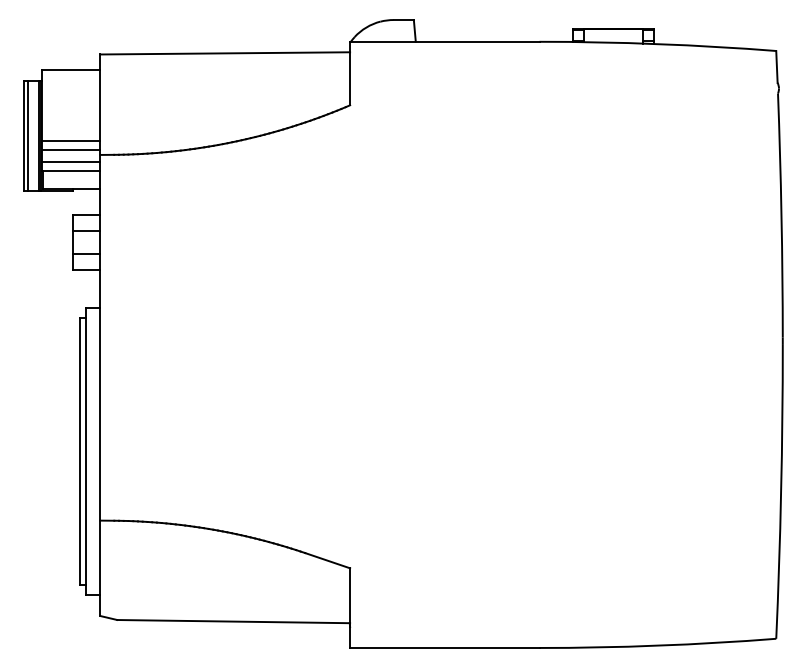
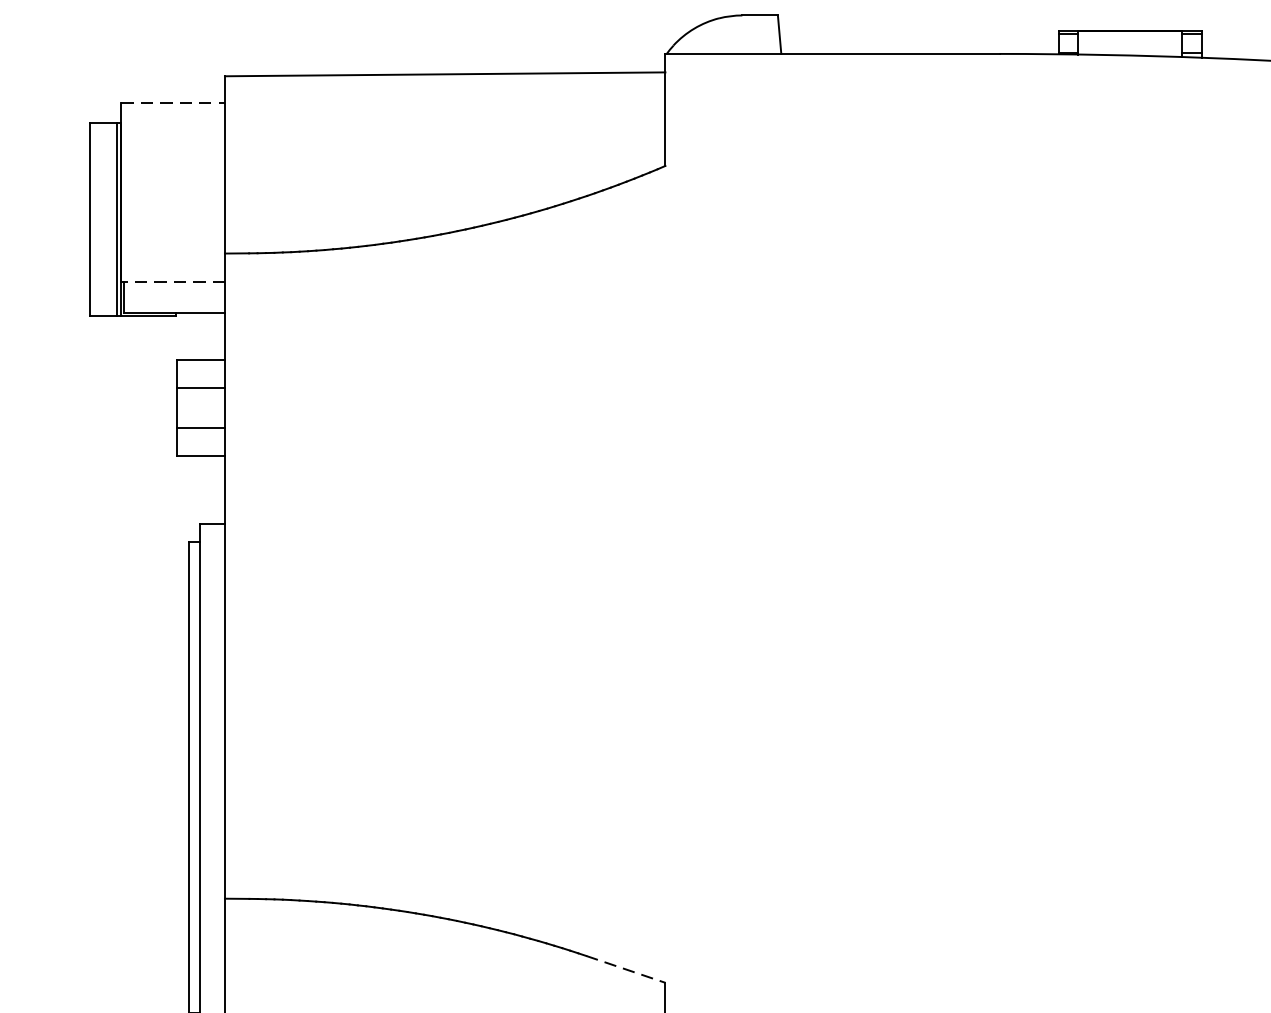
line: (71, 69) -> (173, 102), solid -> dashed
line: (28, 135) -> (98, 219), removed
line: (70, 140) -> (172, 228), removed
line: (70, 150) -> (172, 245), removed
line: (70, 162) -> (172, 266), removed
line: (70, 171) -> (172, 282), solid -> dashed
line: (327, 560) -> (625, 969), solid -> dashed

